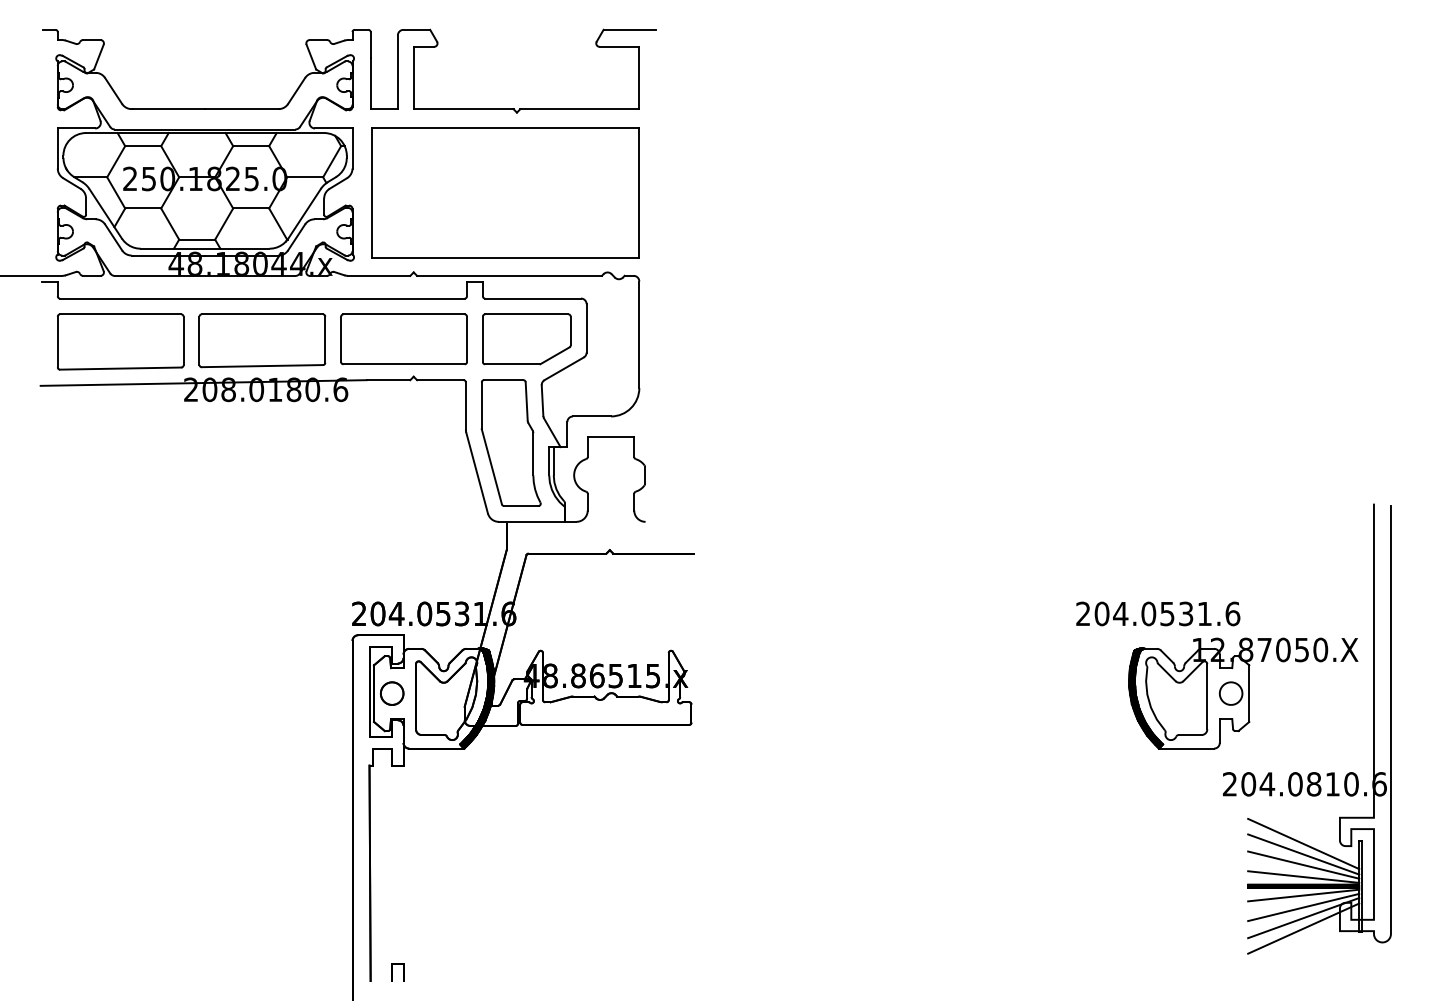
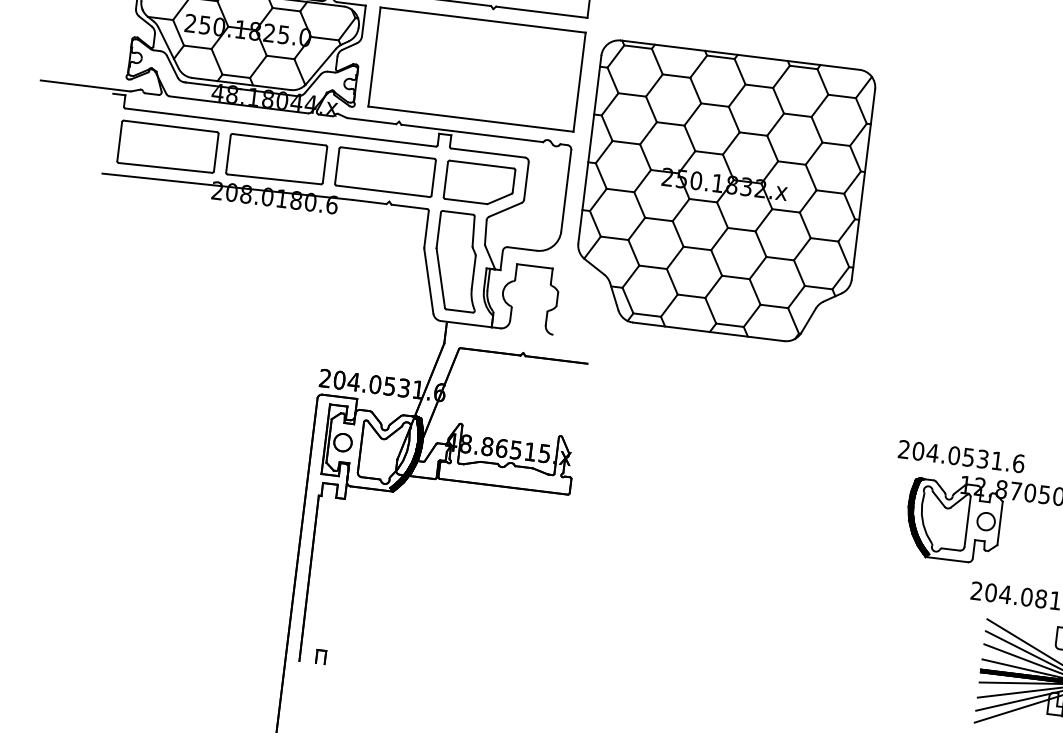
part: (841, 313) -> (723, 193), added
text: (1158, 613) -> (961, 456), moved

